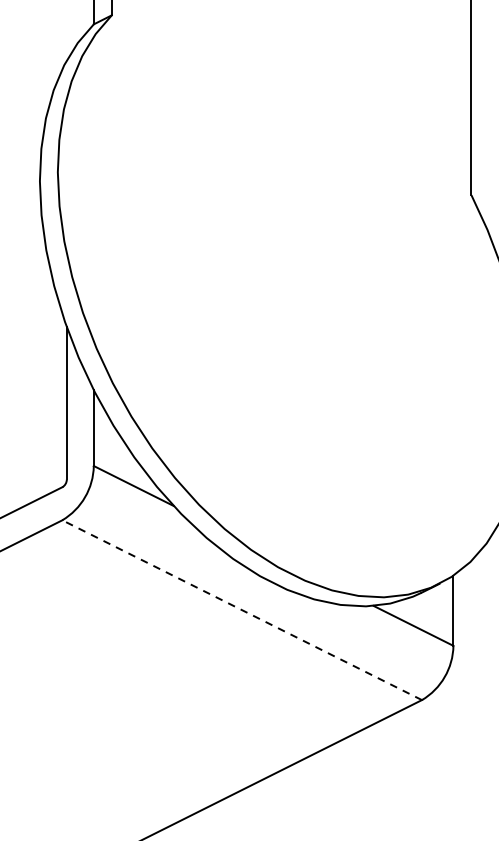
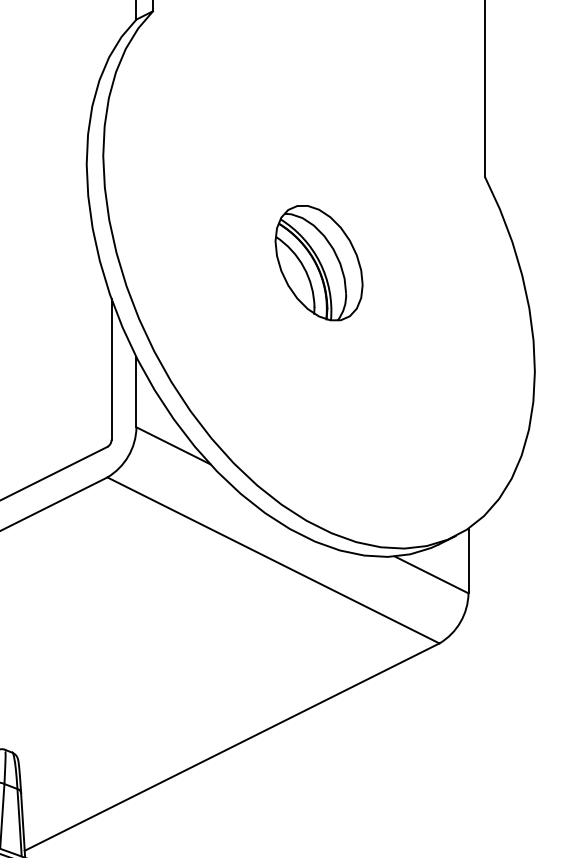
part: (290, 288) -> (318, 263), added
line: (242, 610) -> (273, 560), dashed -> solid

